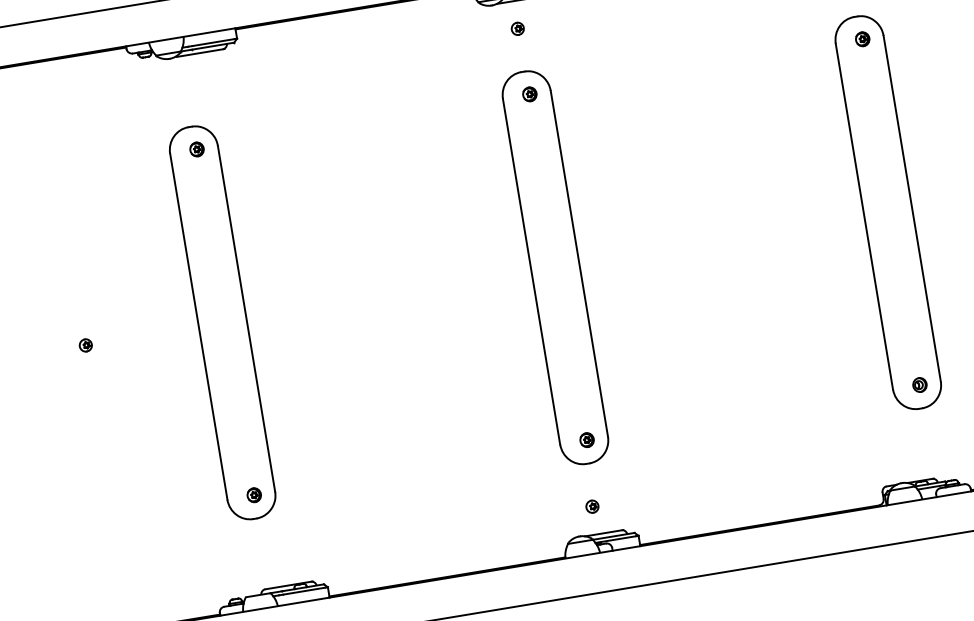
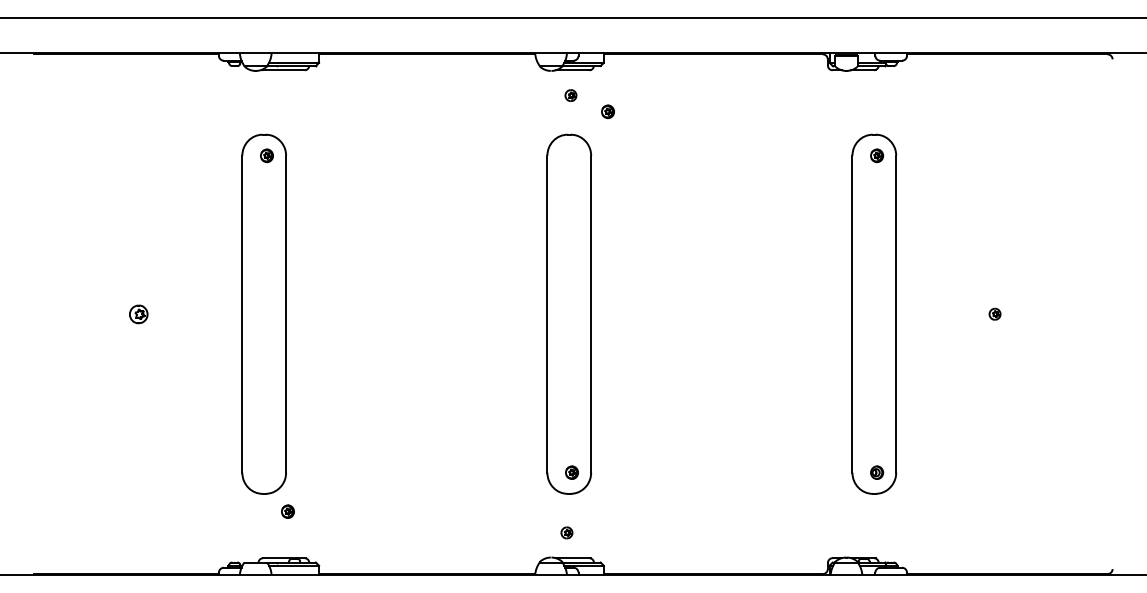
part: (529, 94) -> (607, 111), moved
part: (85, 344) -> (138, 313), size x1.6
part: (253, 495) -> (287, 511), moved

